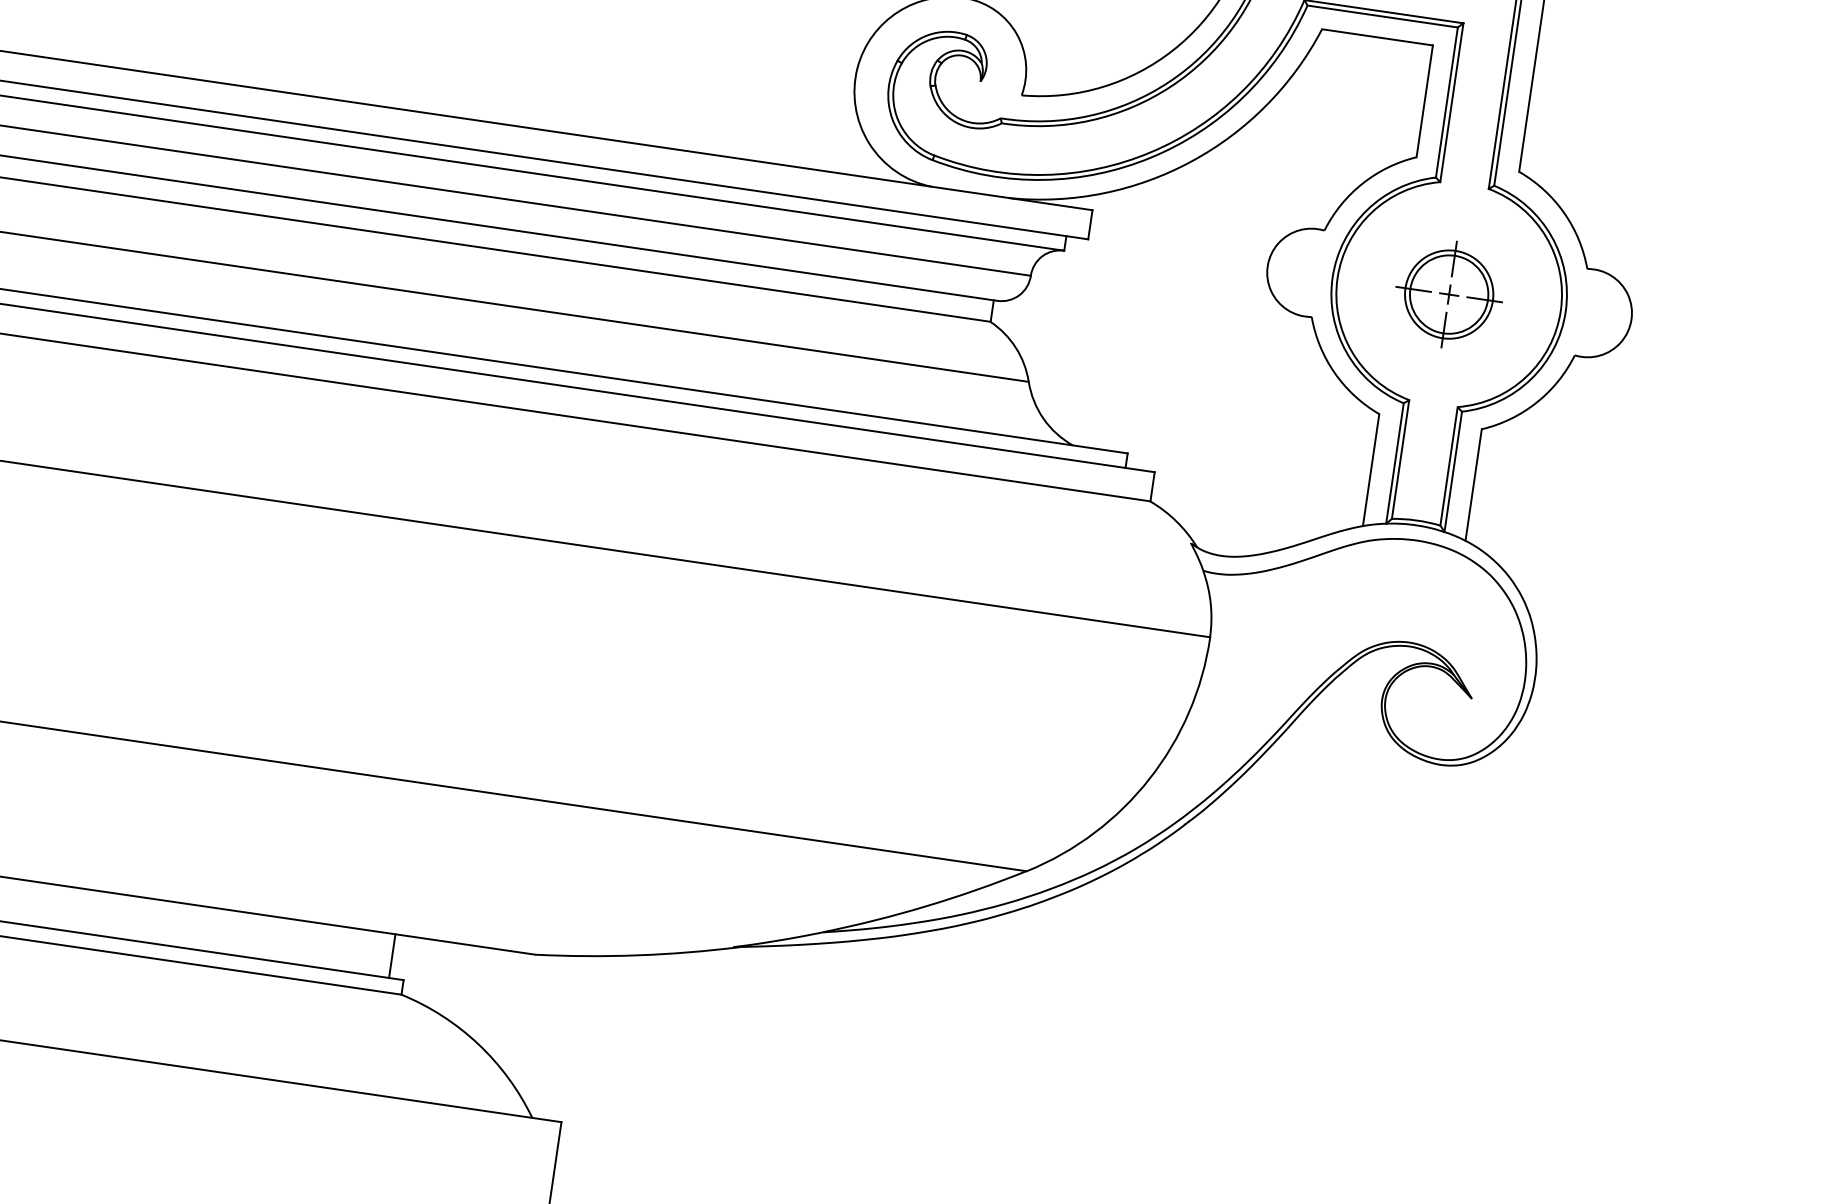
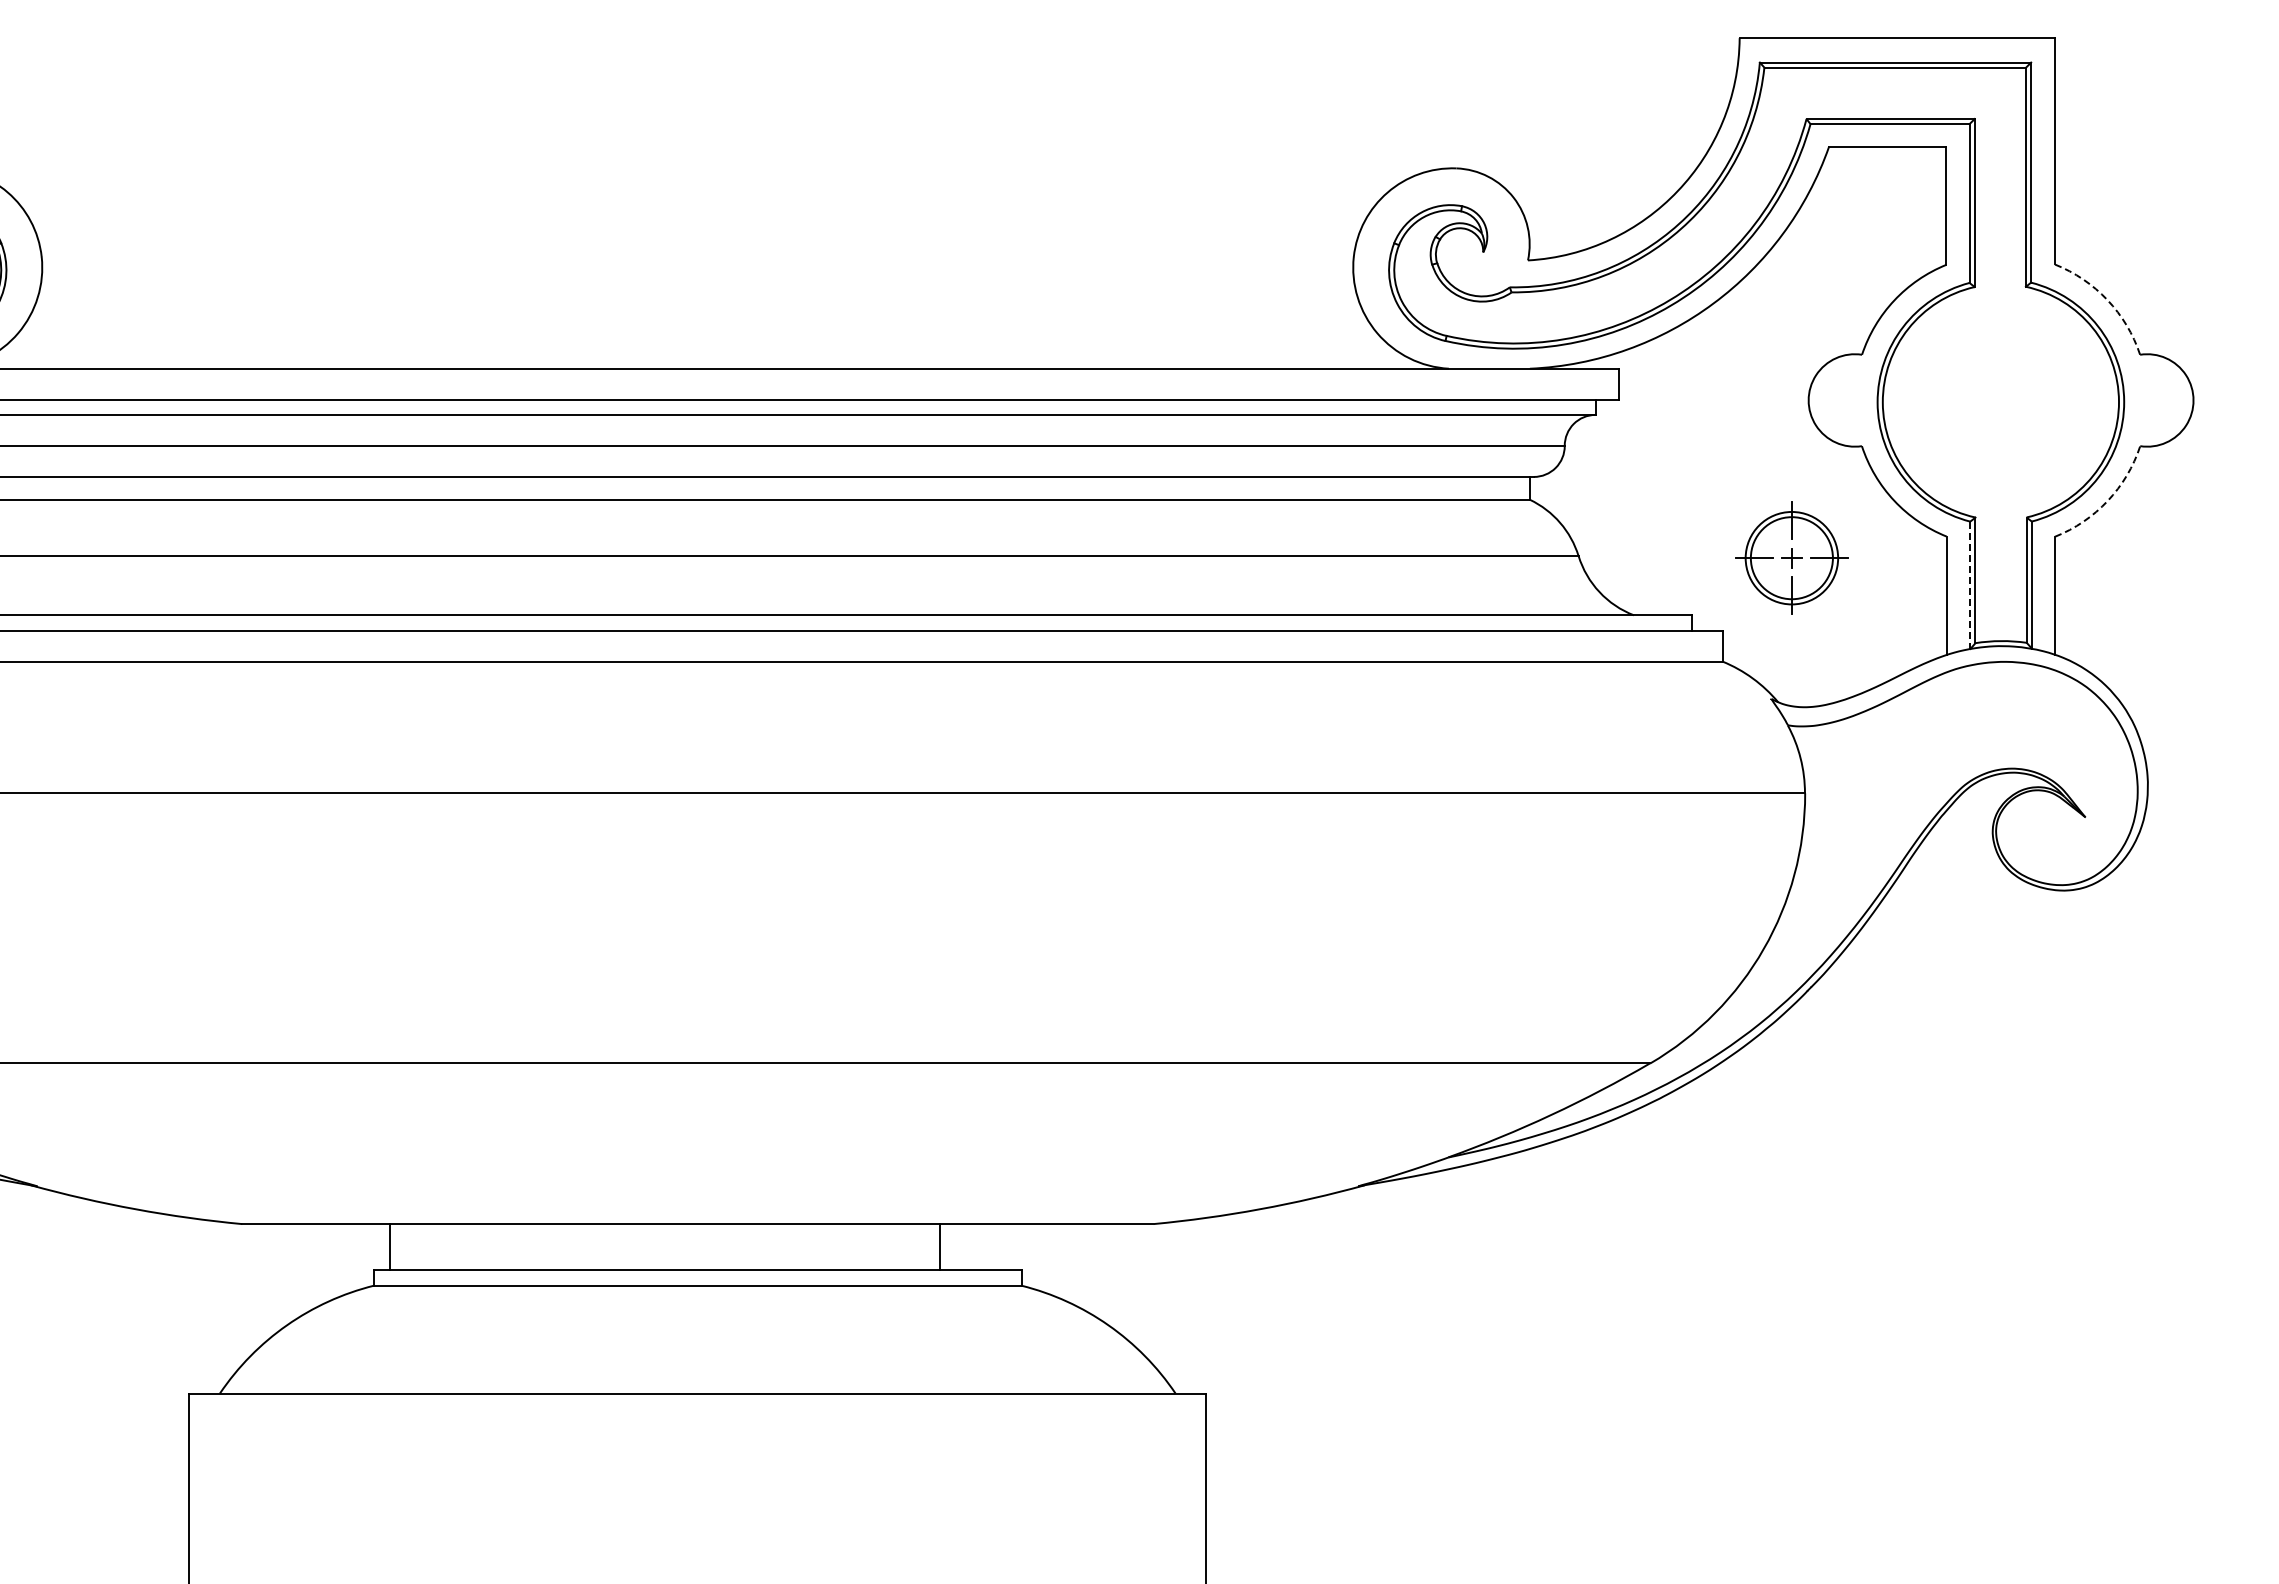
arc: (1563, 213) -> (2107, 300), solid -> dashed
part: (1448, 293) -> (1791, 557), moved
arc: (1536, 402) -> (2107, 500), solid -> dashed
line: (1395, 463) -> (1970, 585), solid -> dashed
line: (392, 956) -> (940, 1247), moved

